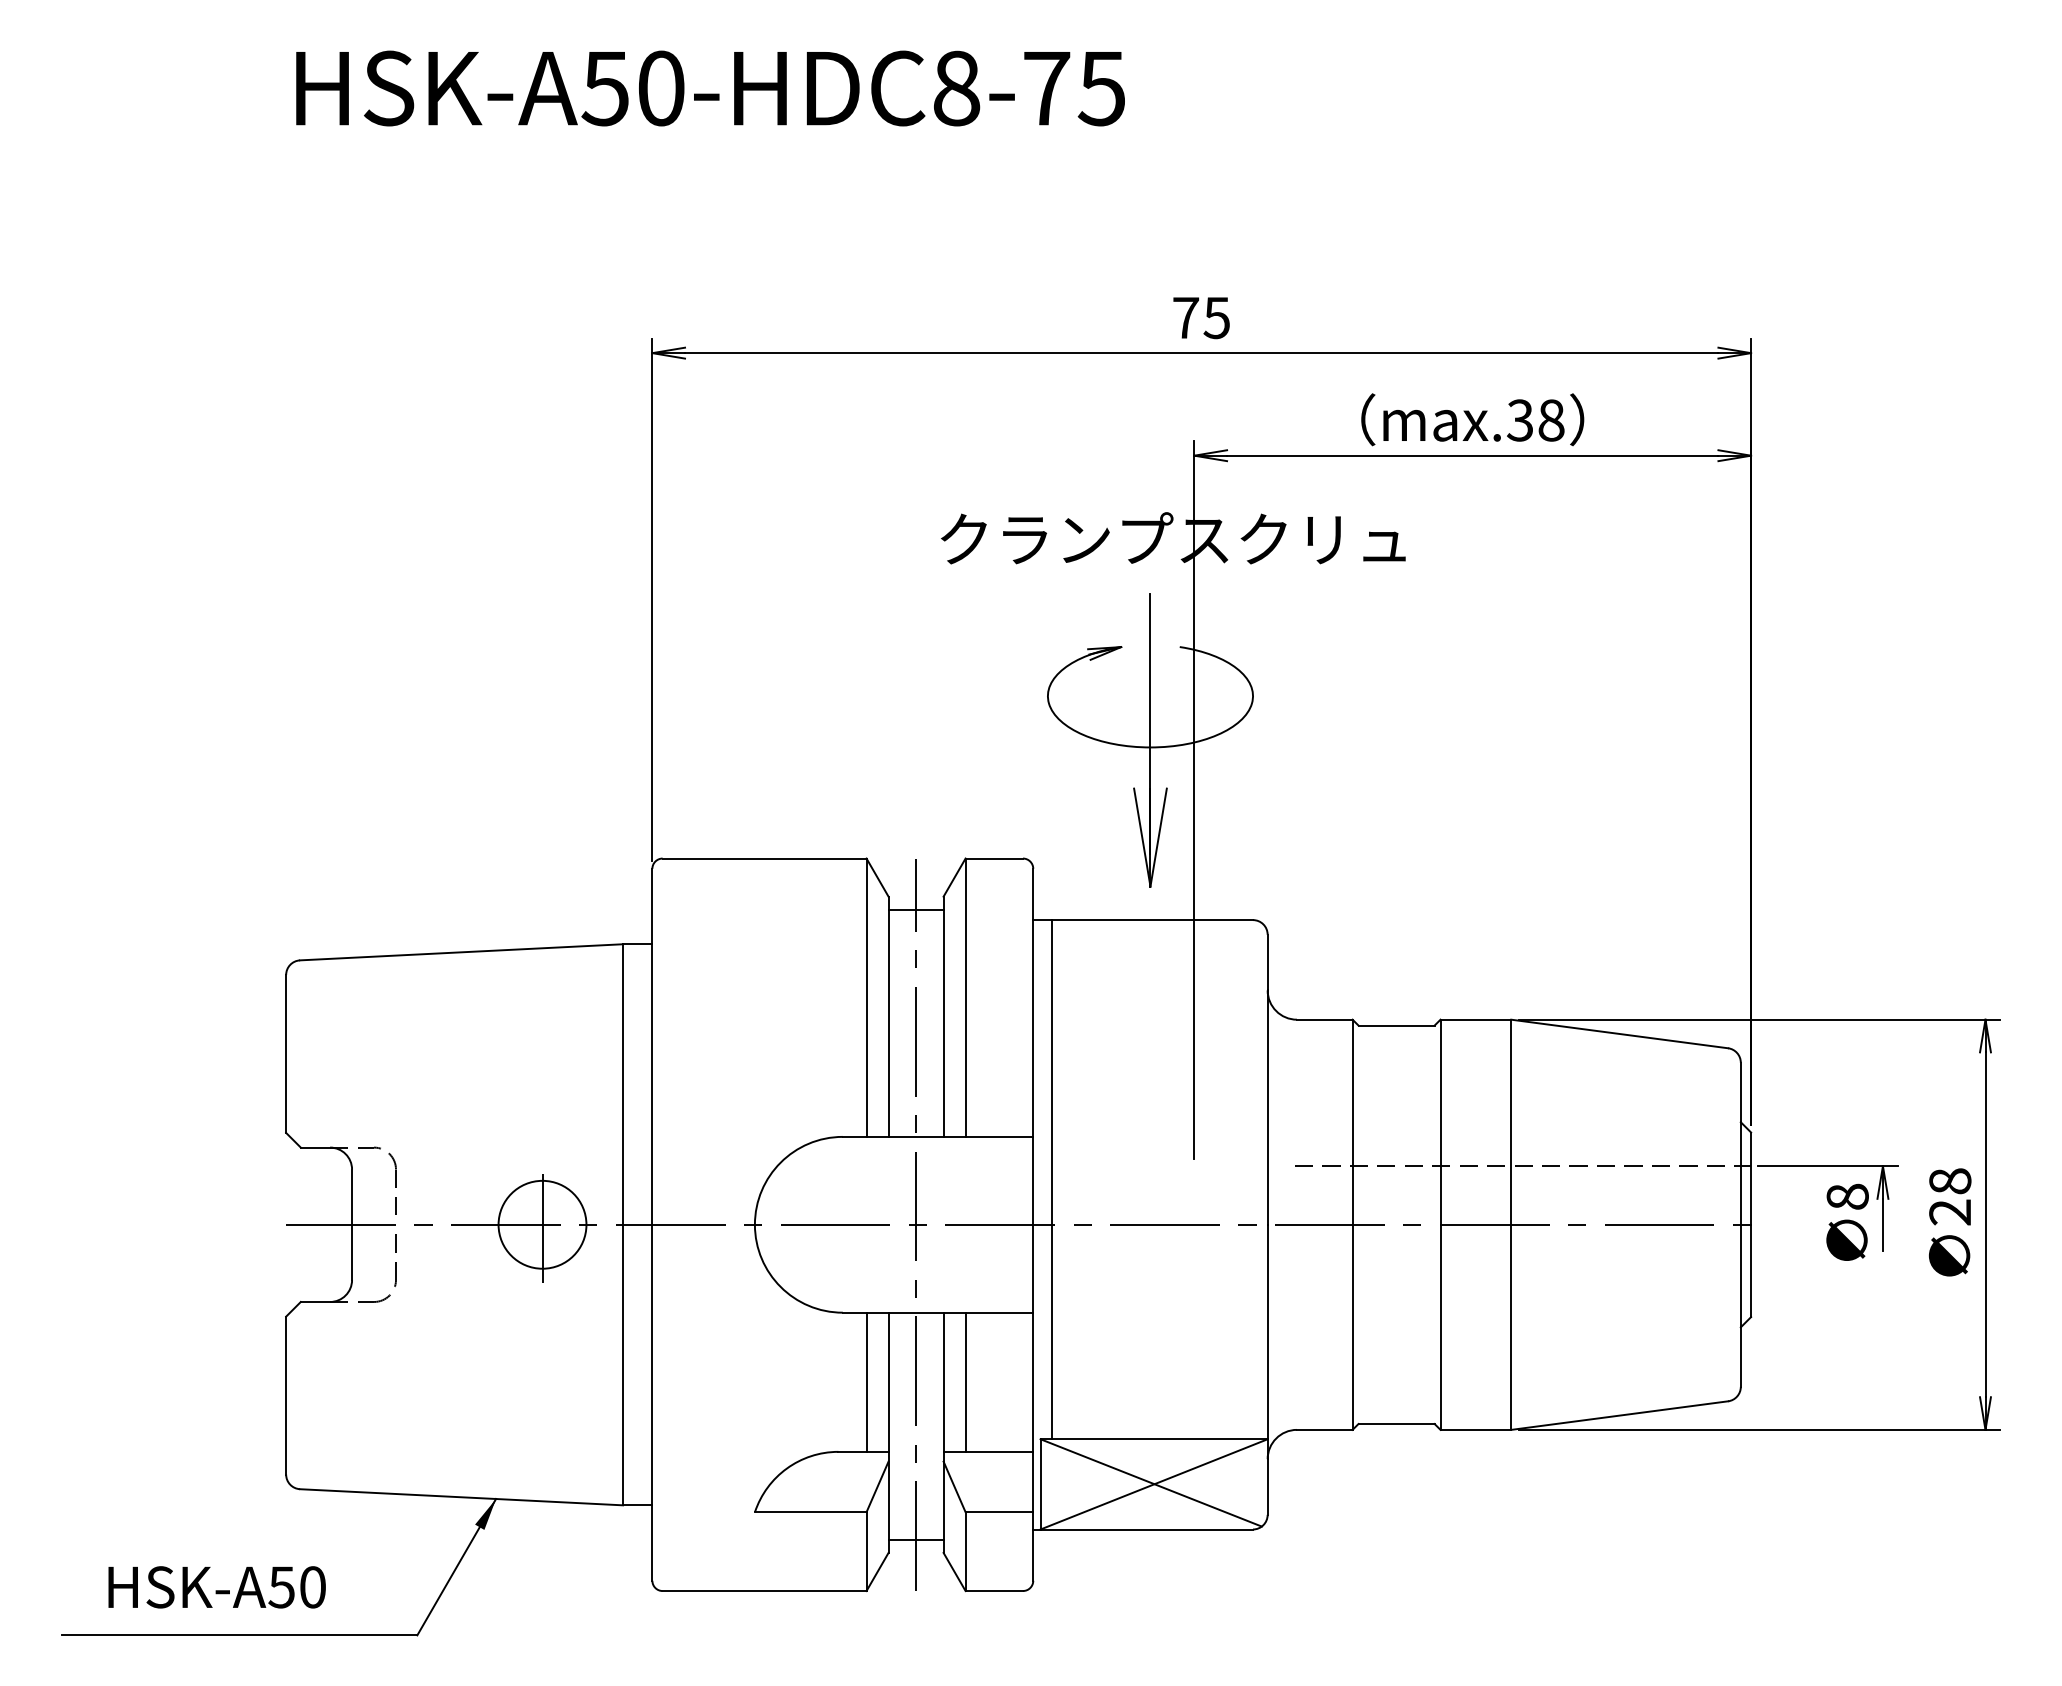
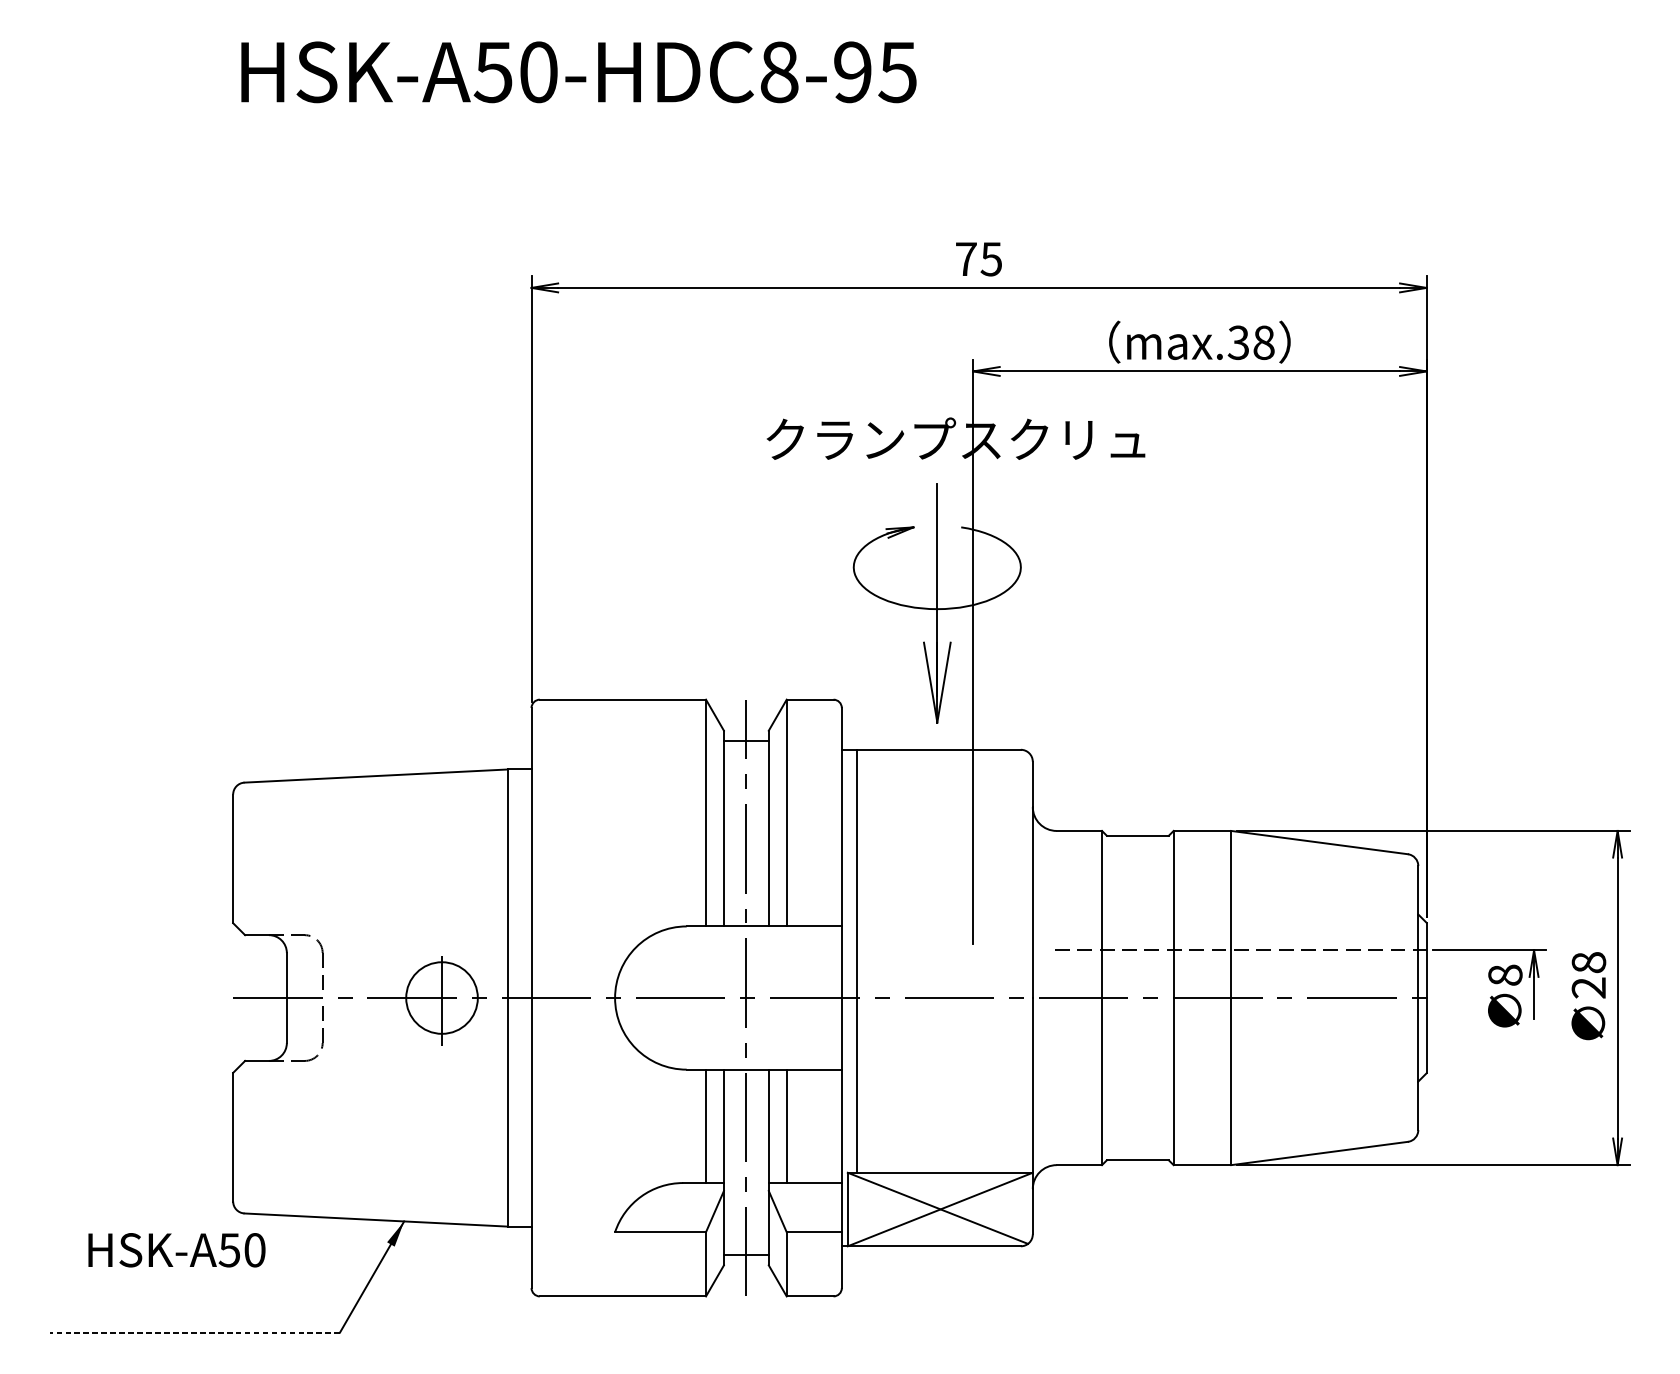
text: (1046, 88) -> (852, 72), HSK-A50-HDC8-75 -> HSK-A50-HDC8-95
text: (216, 1587) -> (176, 1250), moved
line: (239, 1635) -> (195, 1332), solid -> dashed

